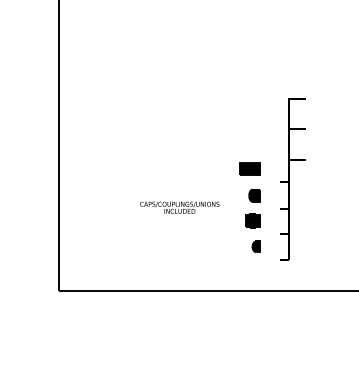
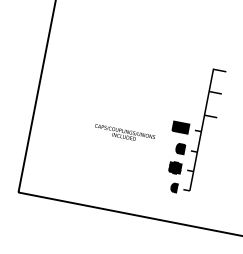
part: (292, 179) -> (204, 130), moved
text: (179, 207) -> (124, 133), moved

